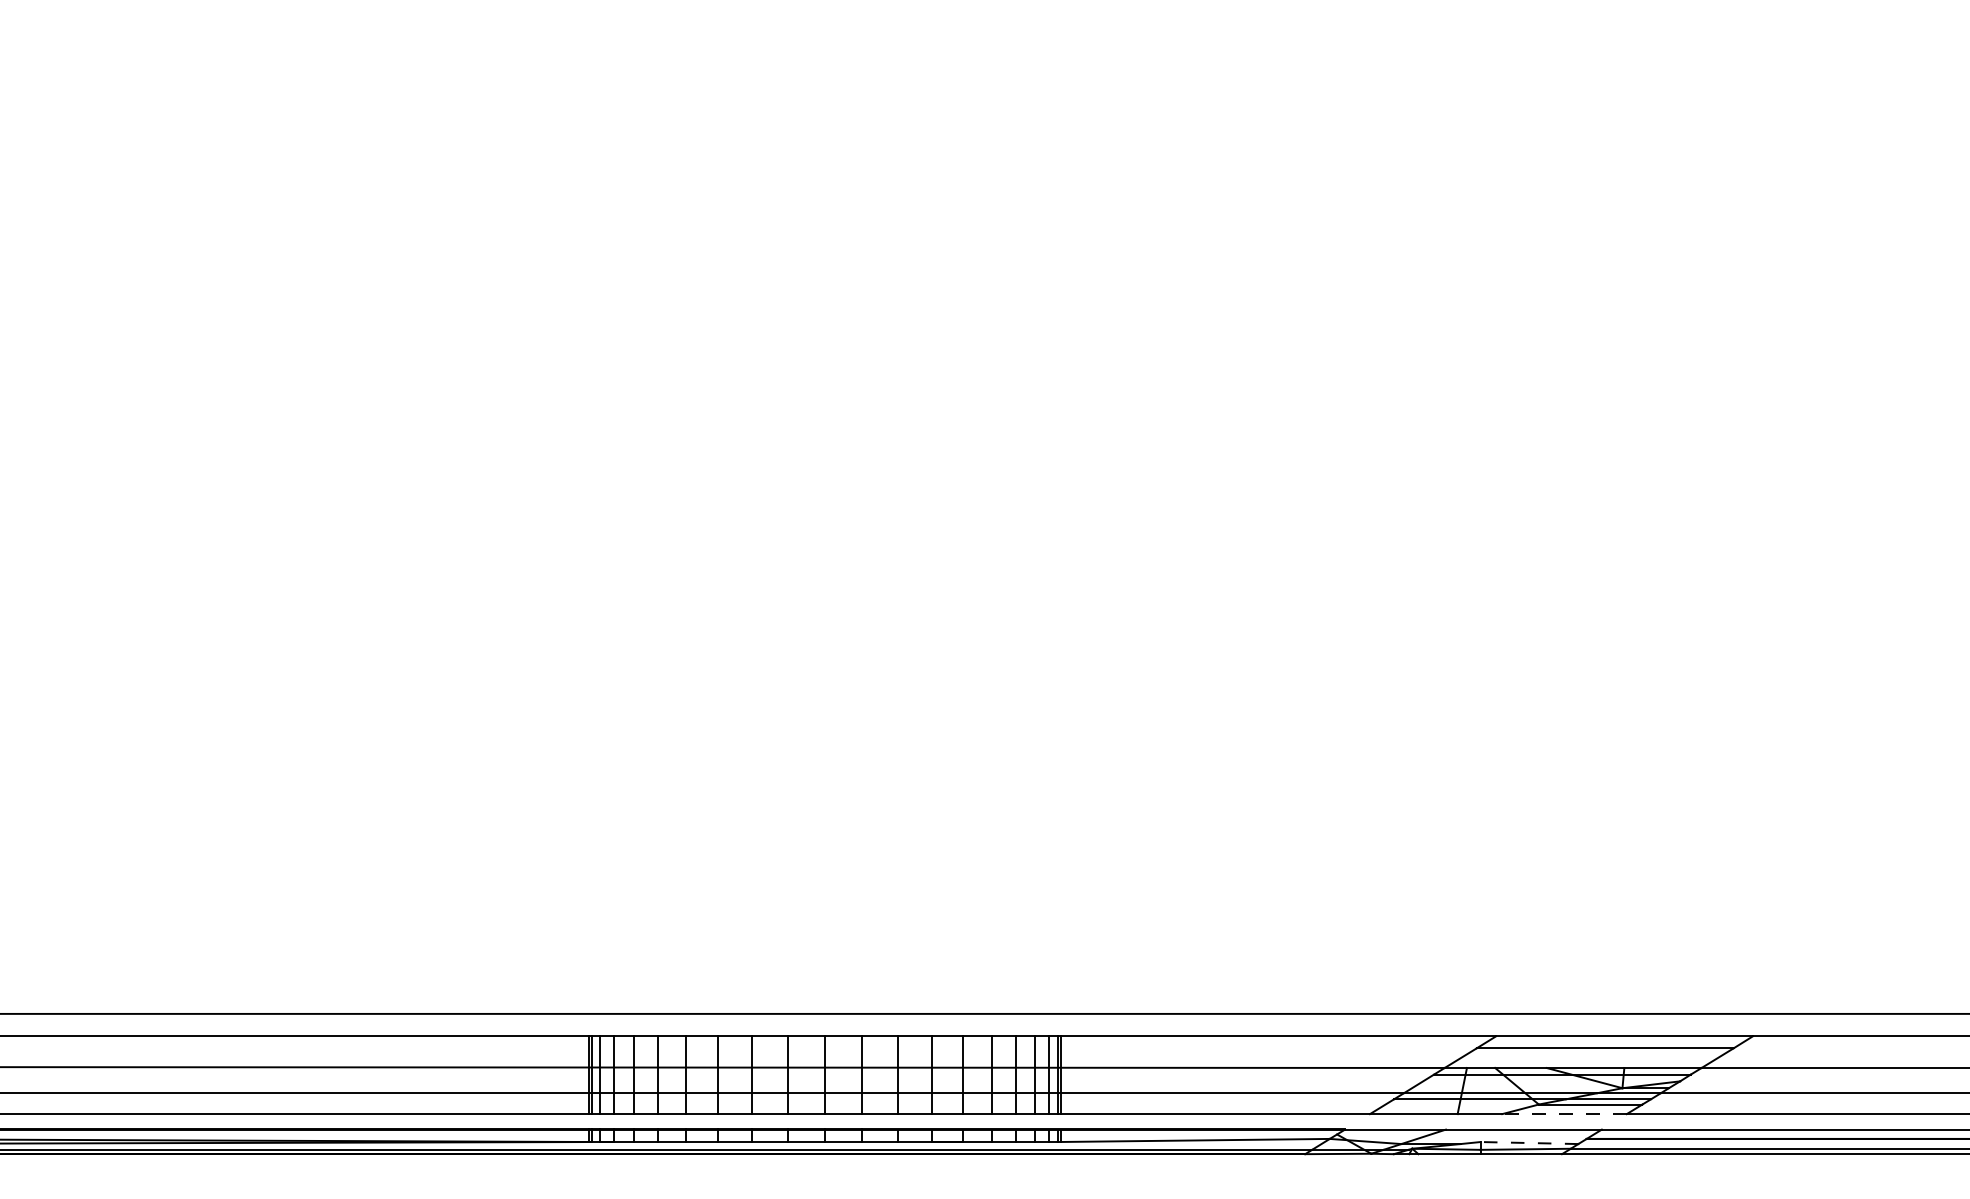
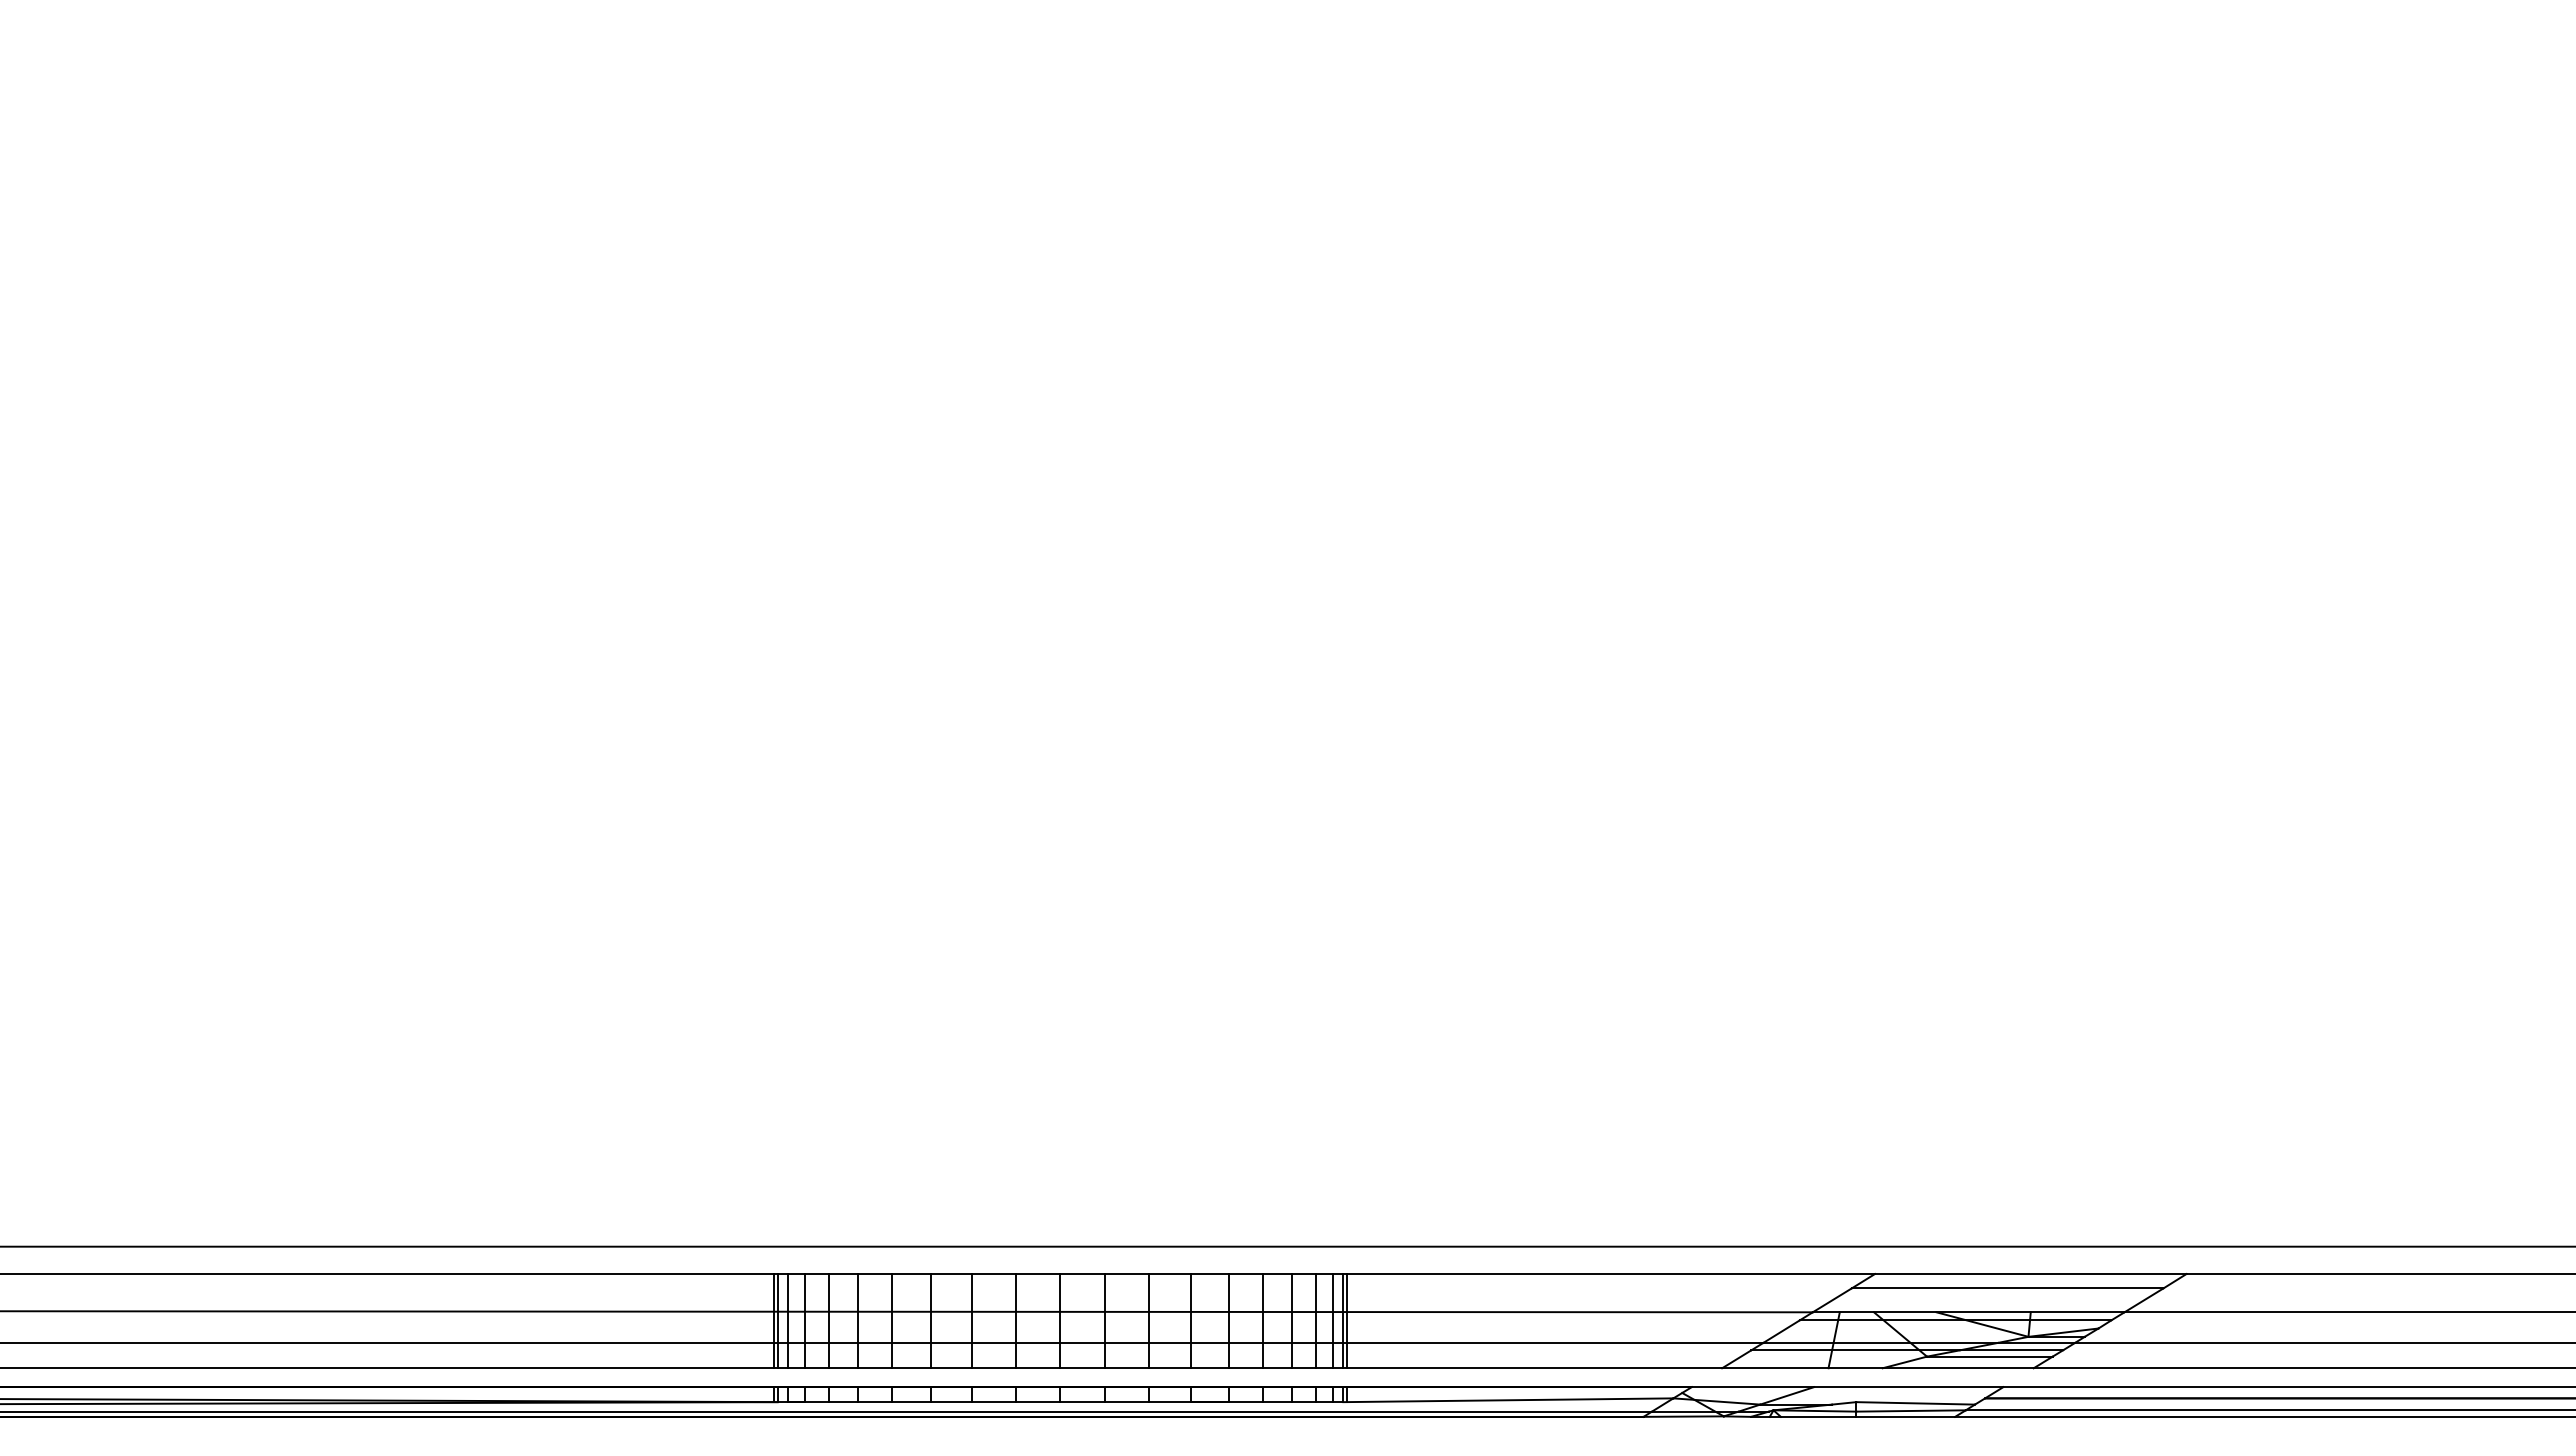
line: (1564, 1114) -> (1958, 1368), dashed -> solid
line: (1529, 1143) -> (1915, 1403), dashed -> solid

